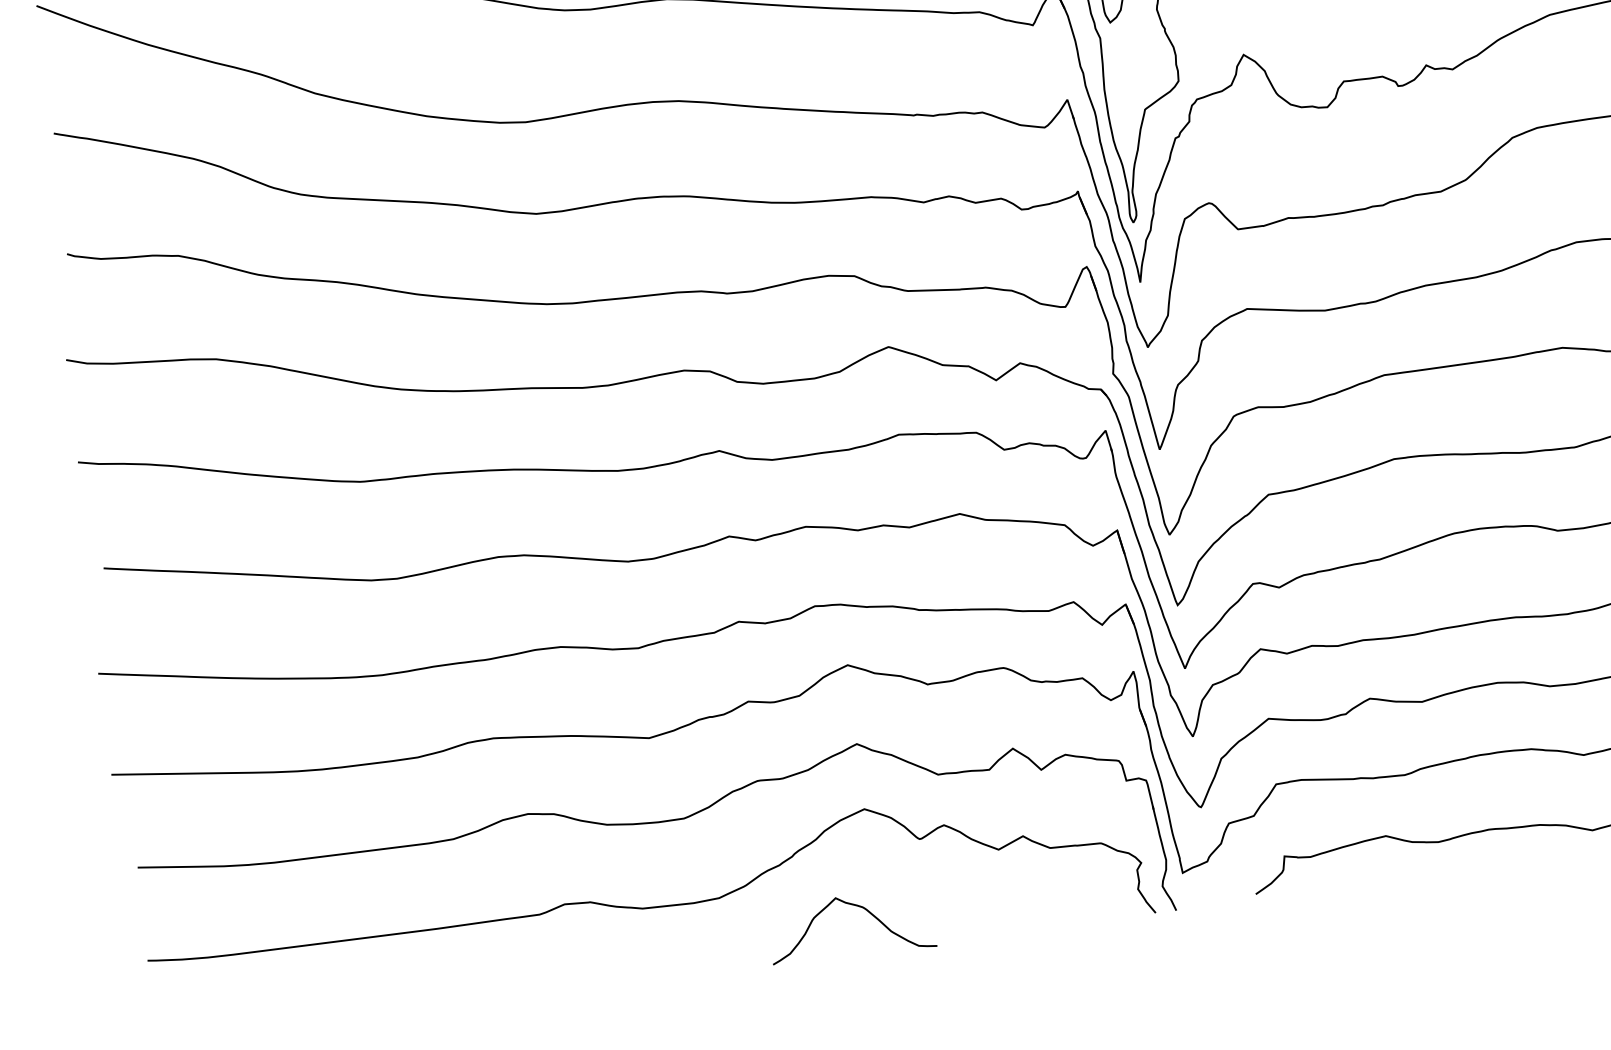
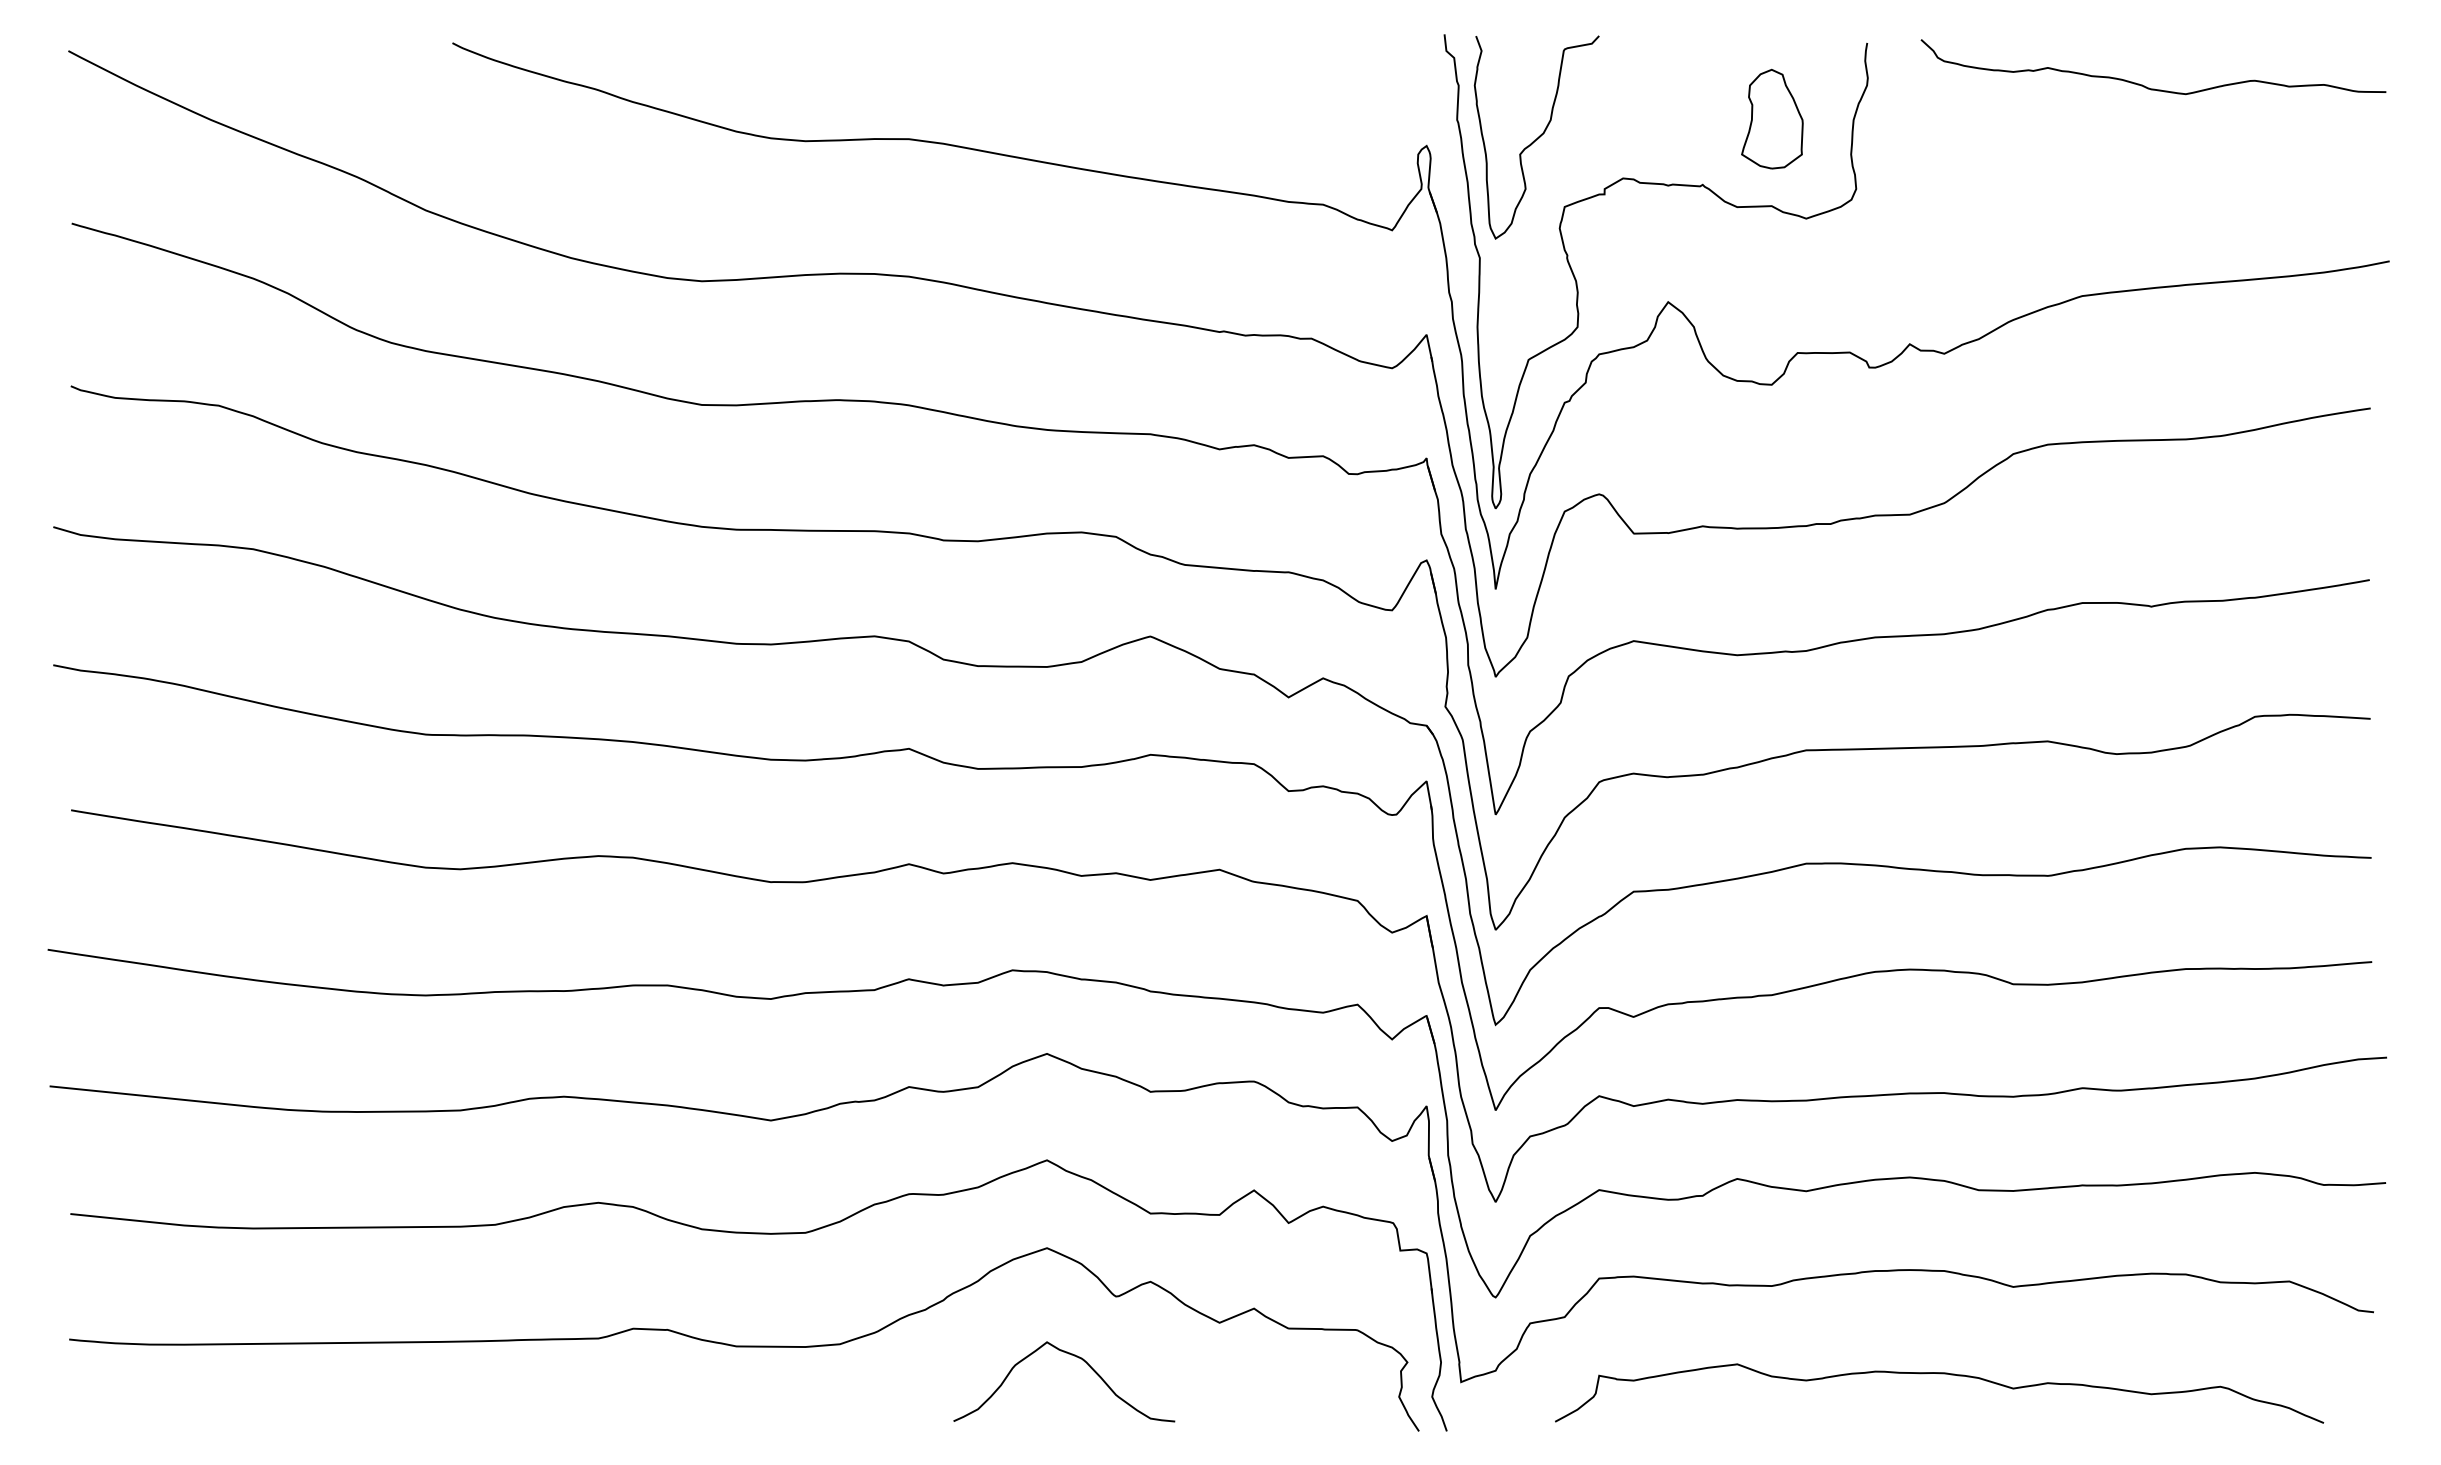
curve: (858, 906) -> (1076, 1357), moved

